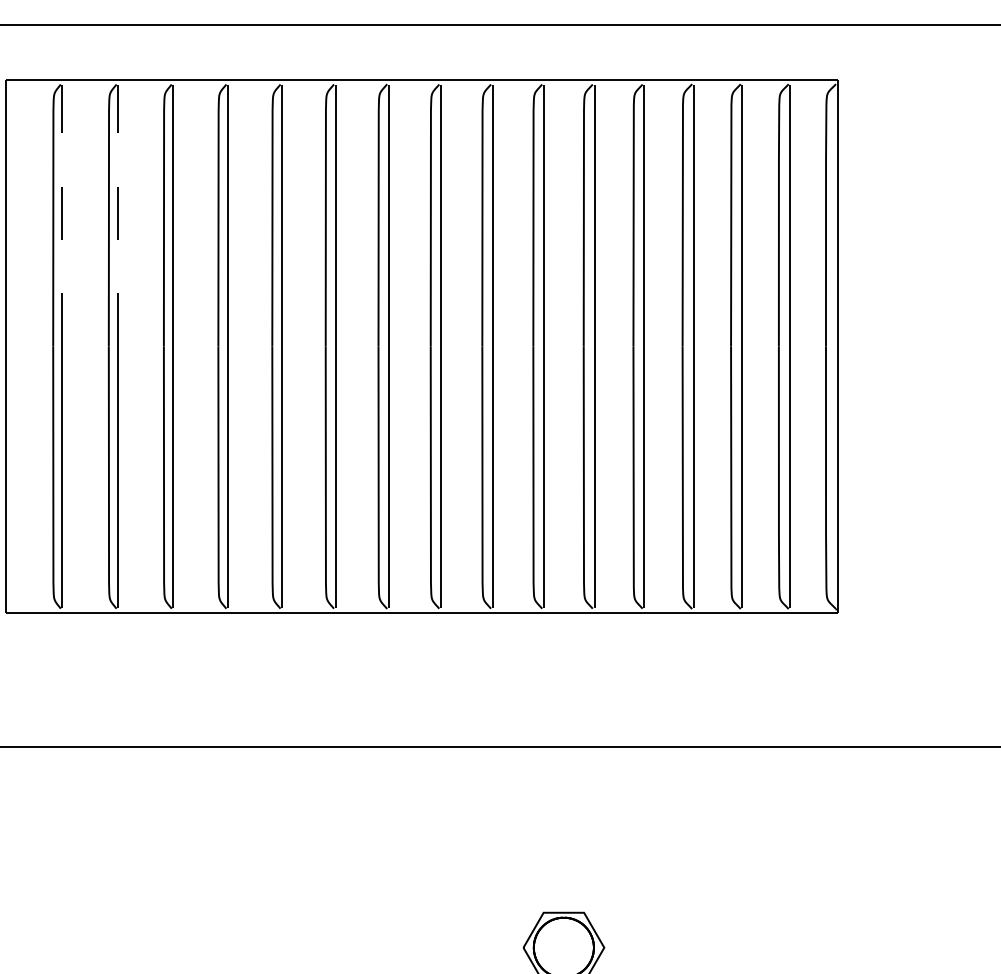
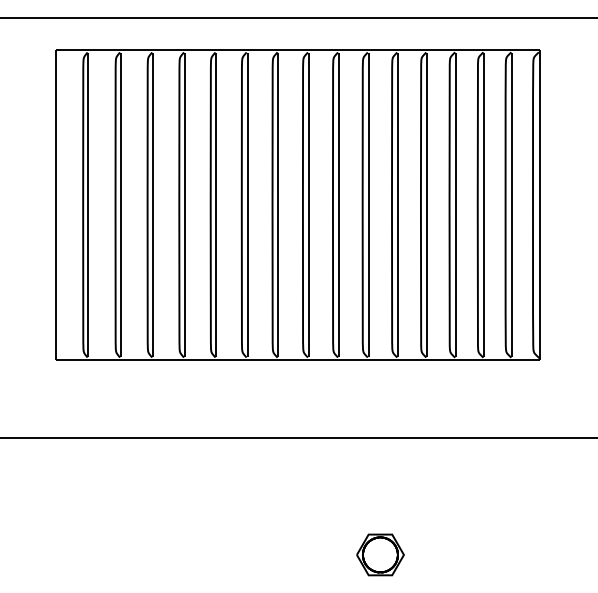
line: (62, 215) -> (88, 128), dashed -> solid
line: (117, 215) -> (120, 128), dashed -> solid

